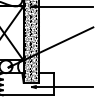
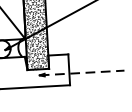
line: (62, 87) -> (81, 73), solid -> dashed

